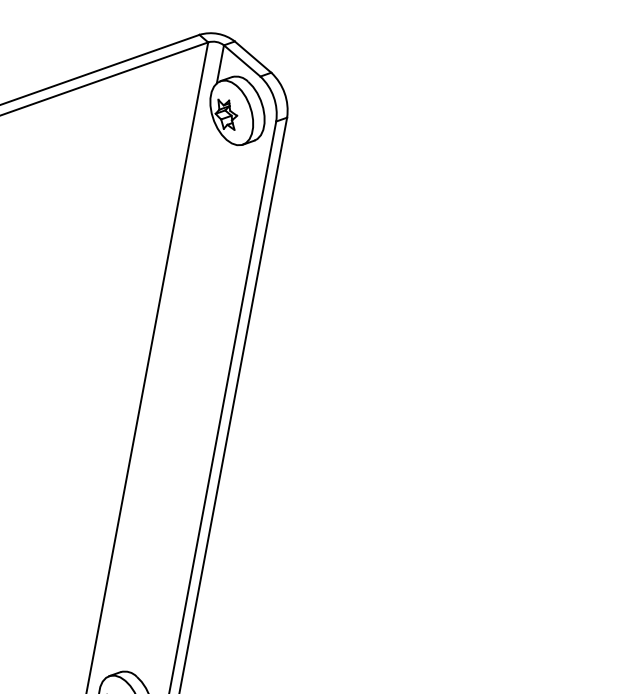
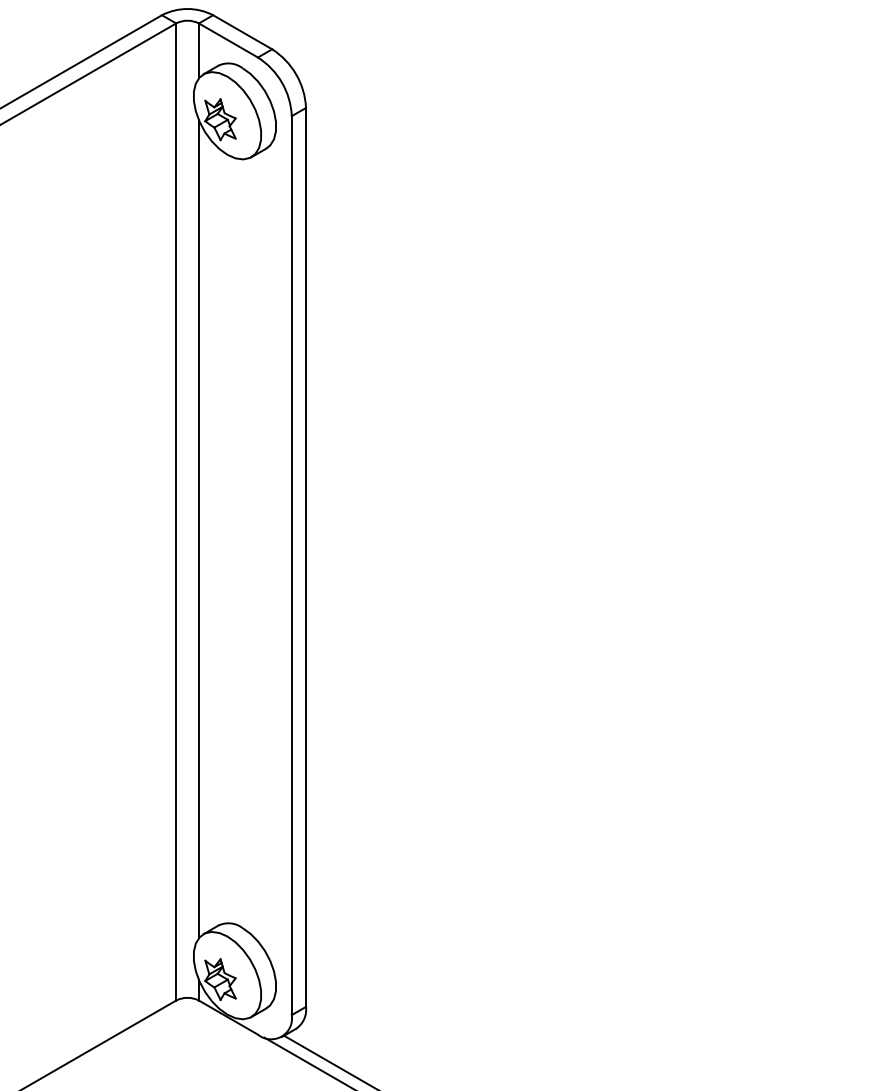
line: (158, 395) -> (198, 529), added

